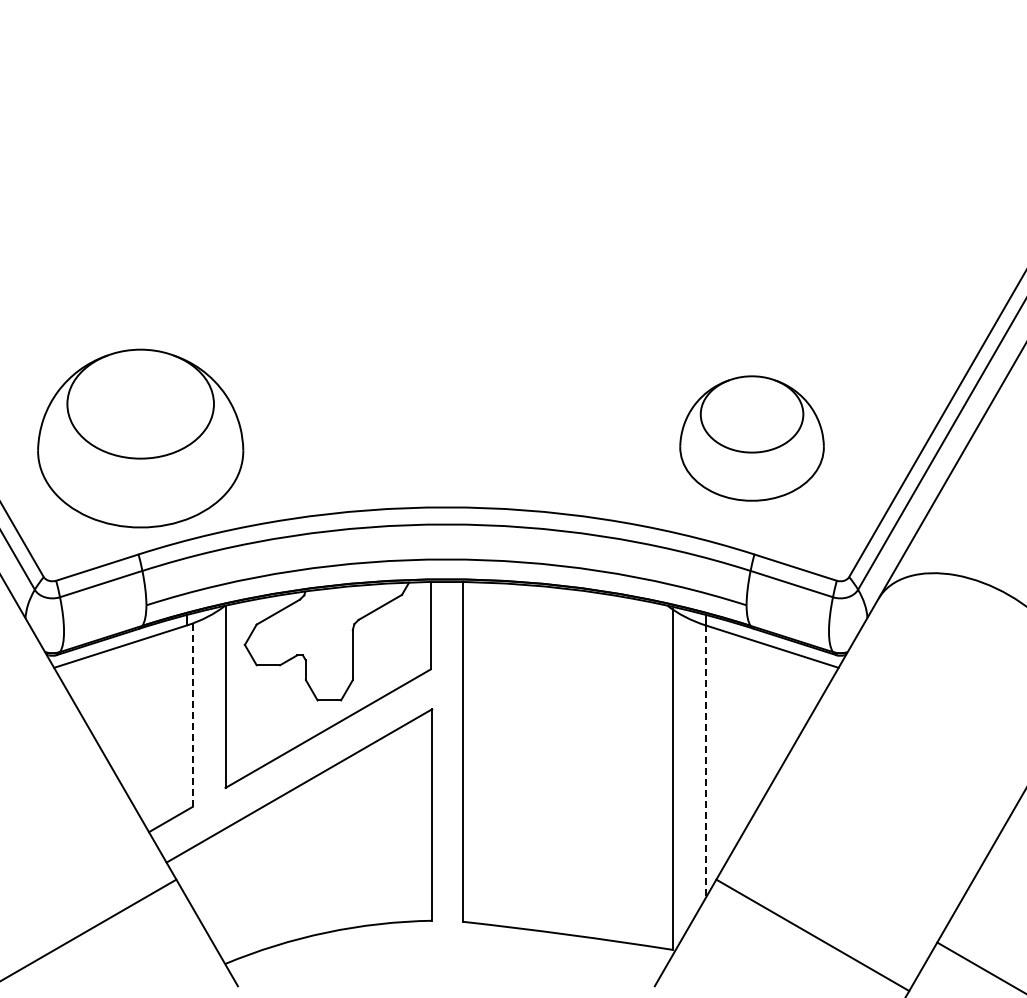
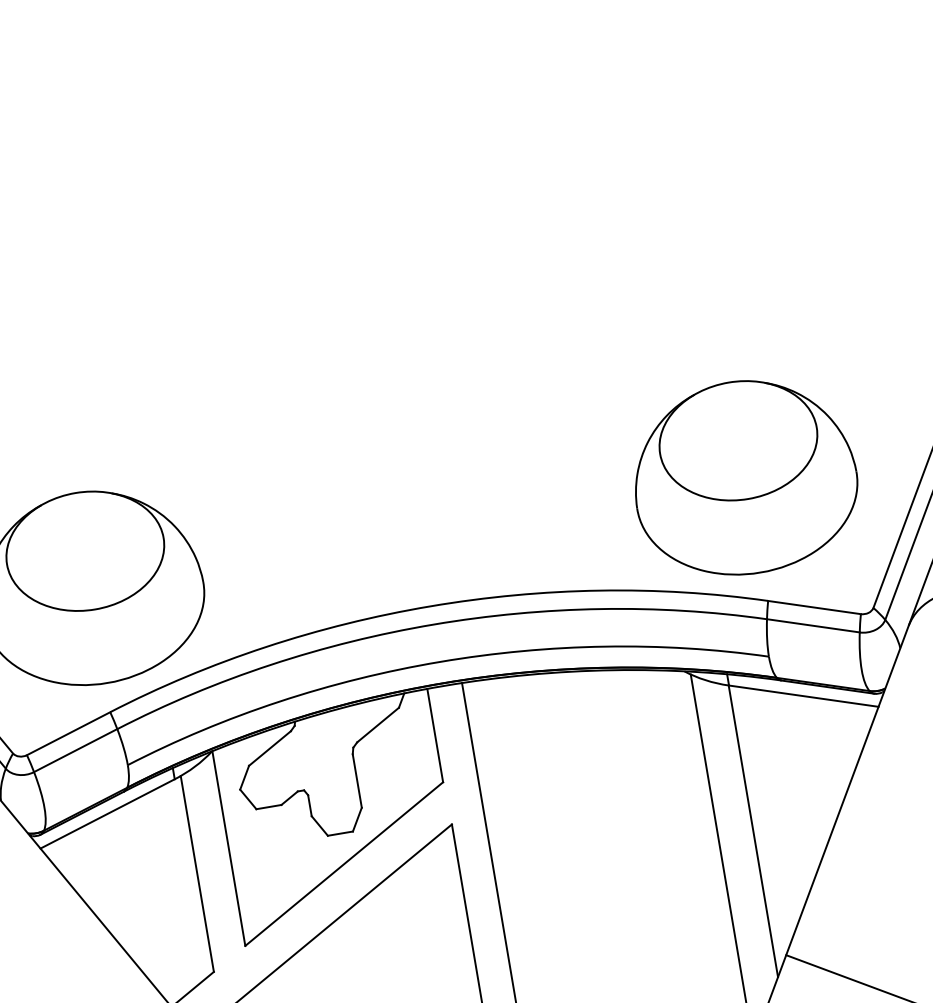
part: (751, 438) -> (744, 477), size x1.43
line: (192, 715) -> (196, 874), dashed -> solid
line: (705, 762) -> (753, 832), dashed -> solid

